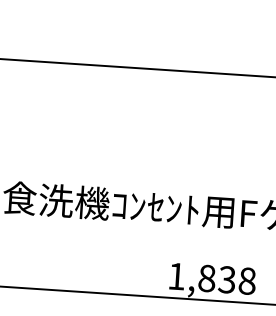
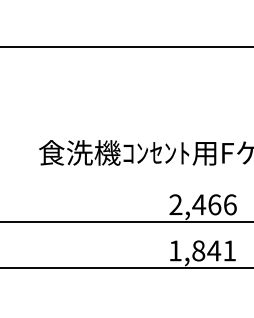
text: (211, 278) -> (202, 204), 1,838 -> 2,466

